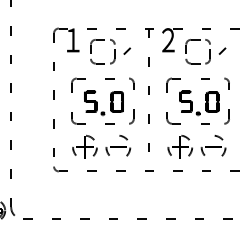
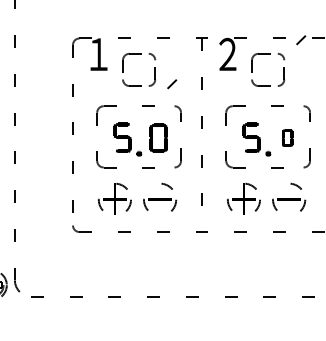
line: (127, 51) -> (172, 84), moved
line: (222, 51) -> (301, 40), moved
part: (212, 101) -> (287, 137), size x0.6

